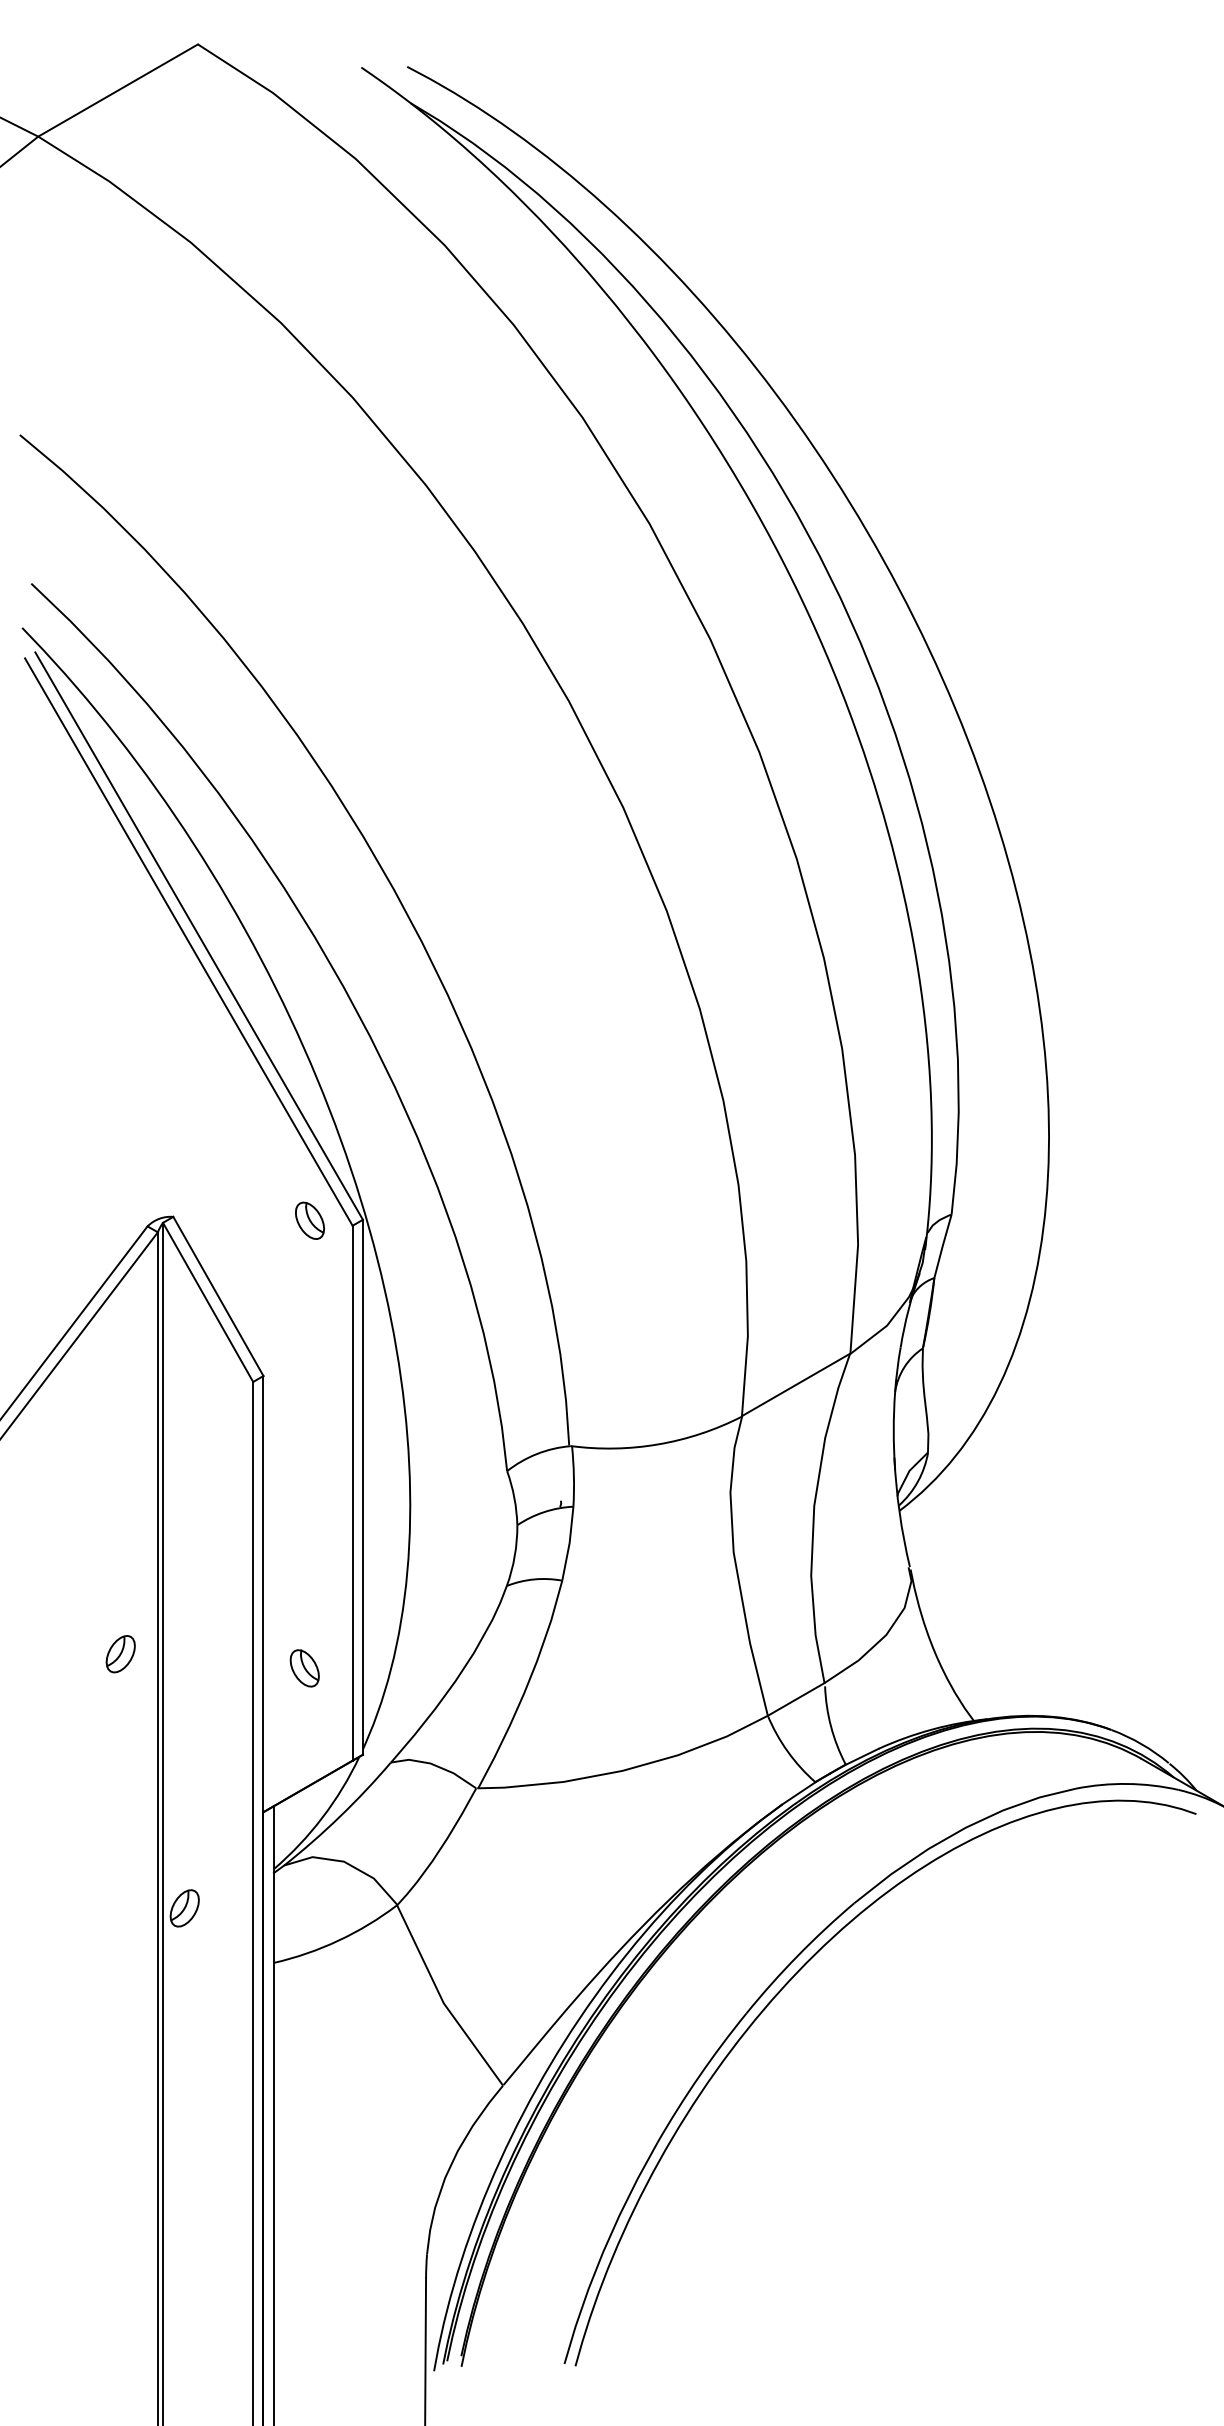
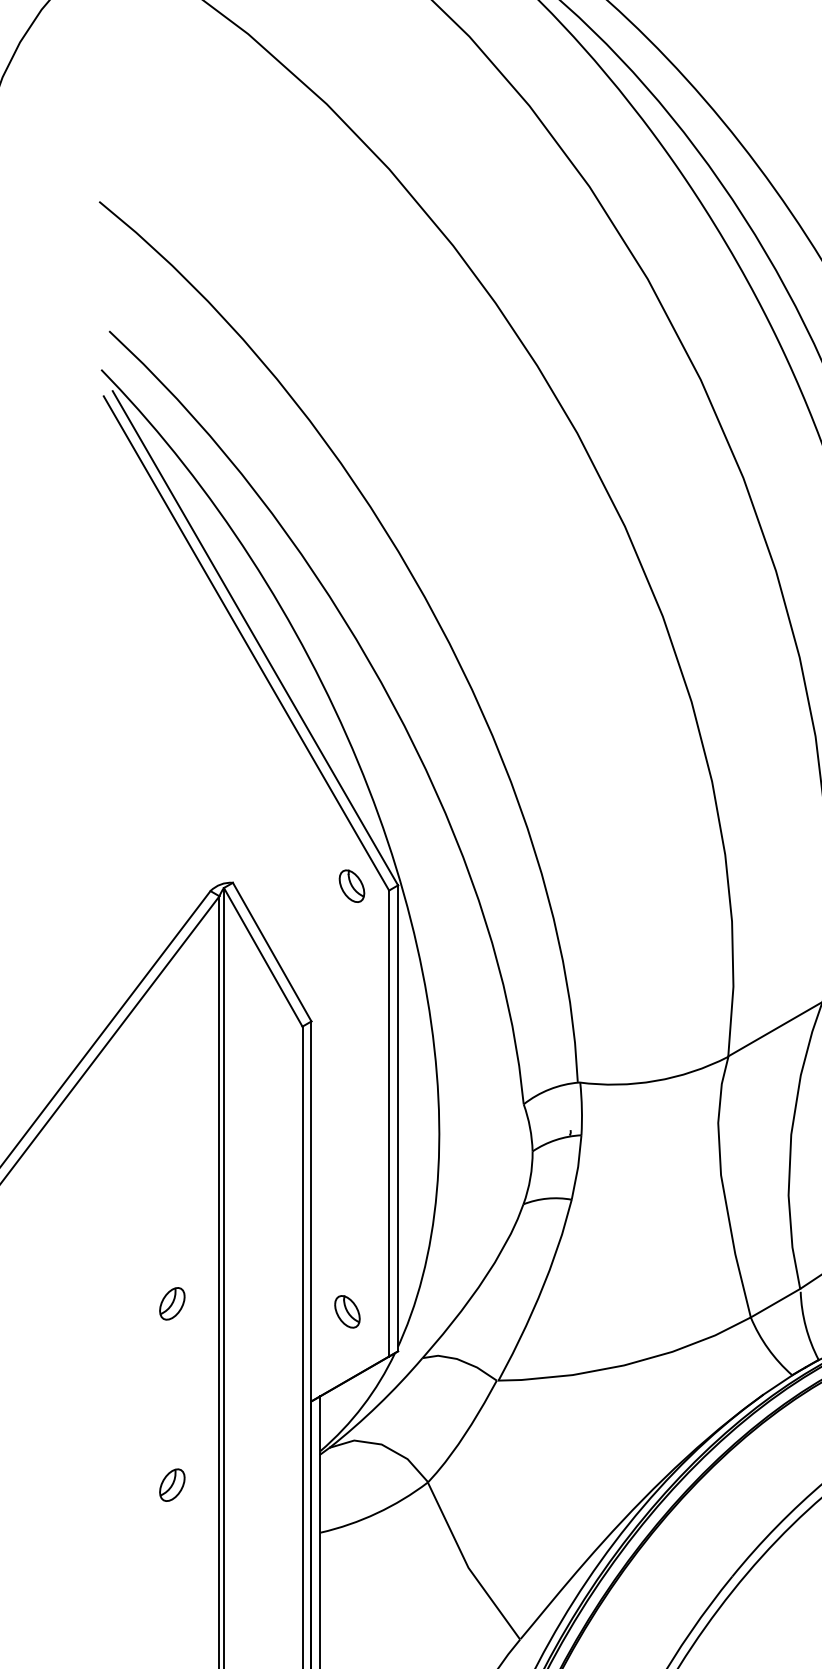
part: (120, 1654) -> (172, 1304), moved
part: (304, 1668) -> (347, 1311), moved
part: (184, 1908) -> (172, 1485), moved

